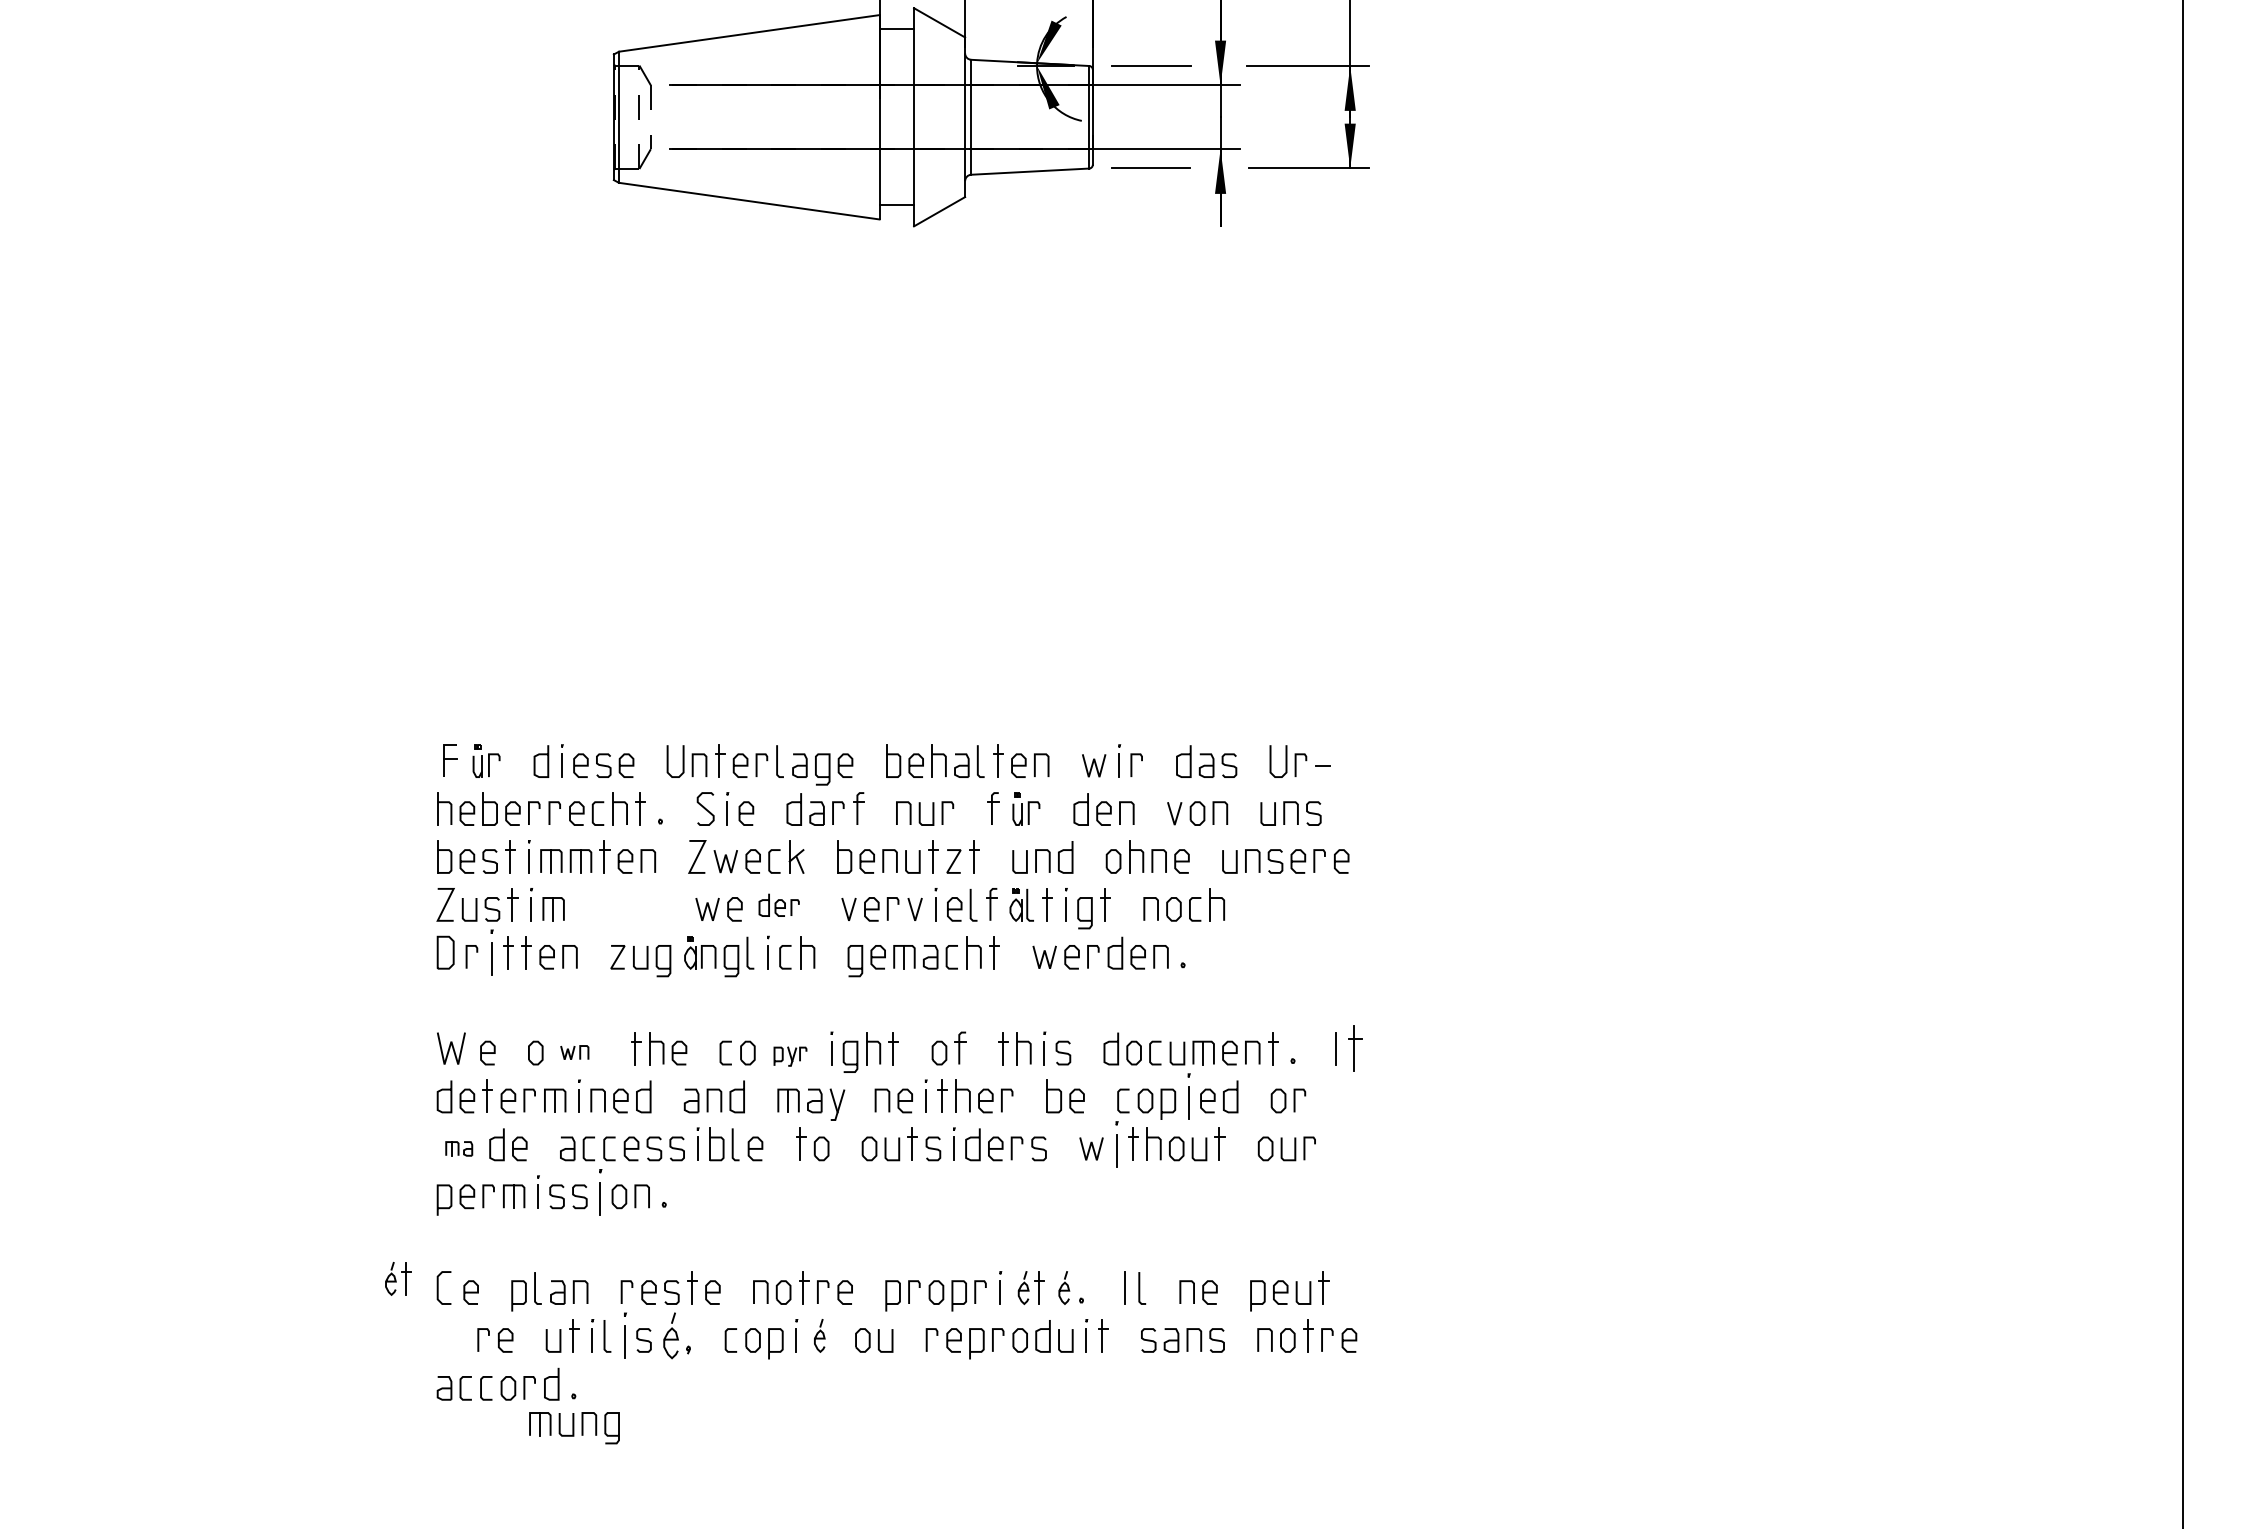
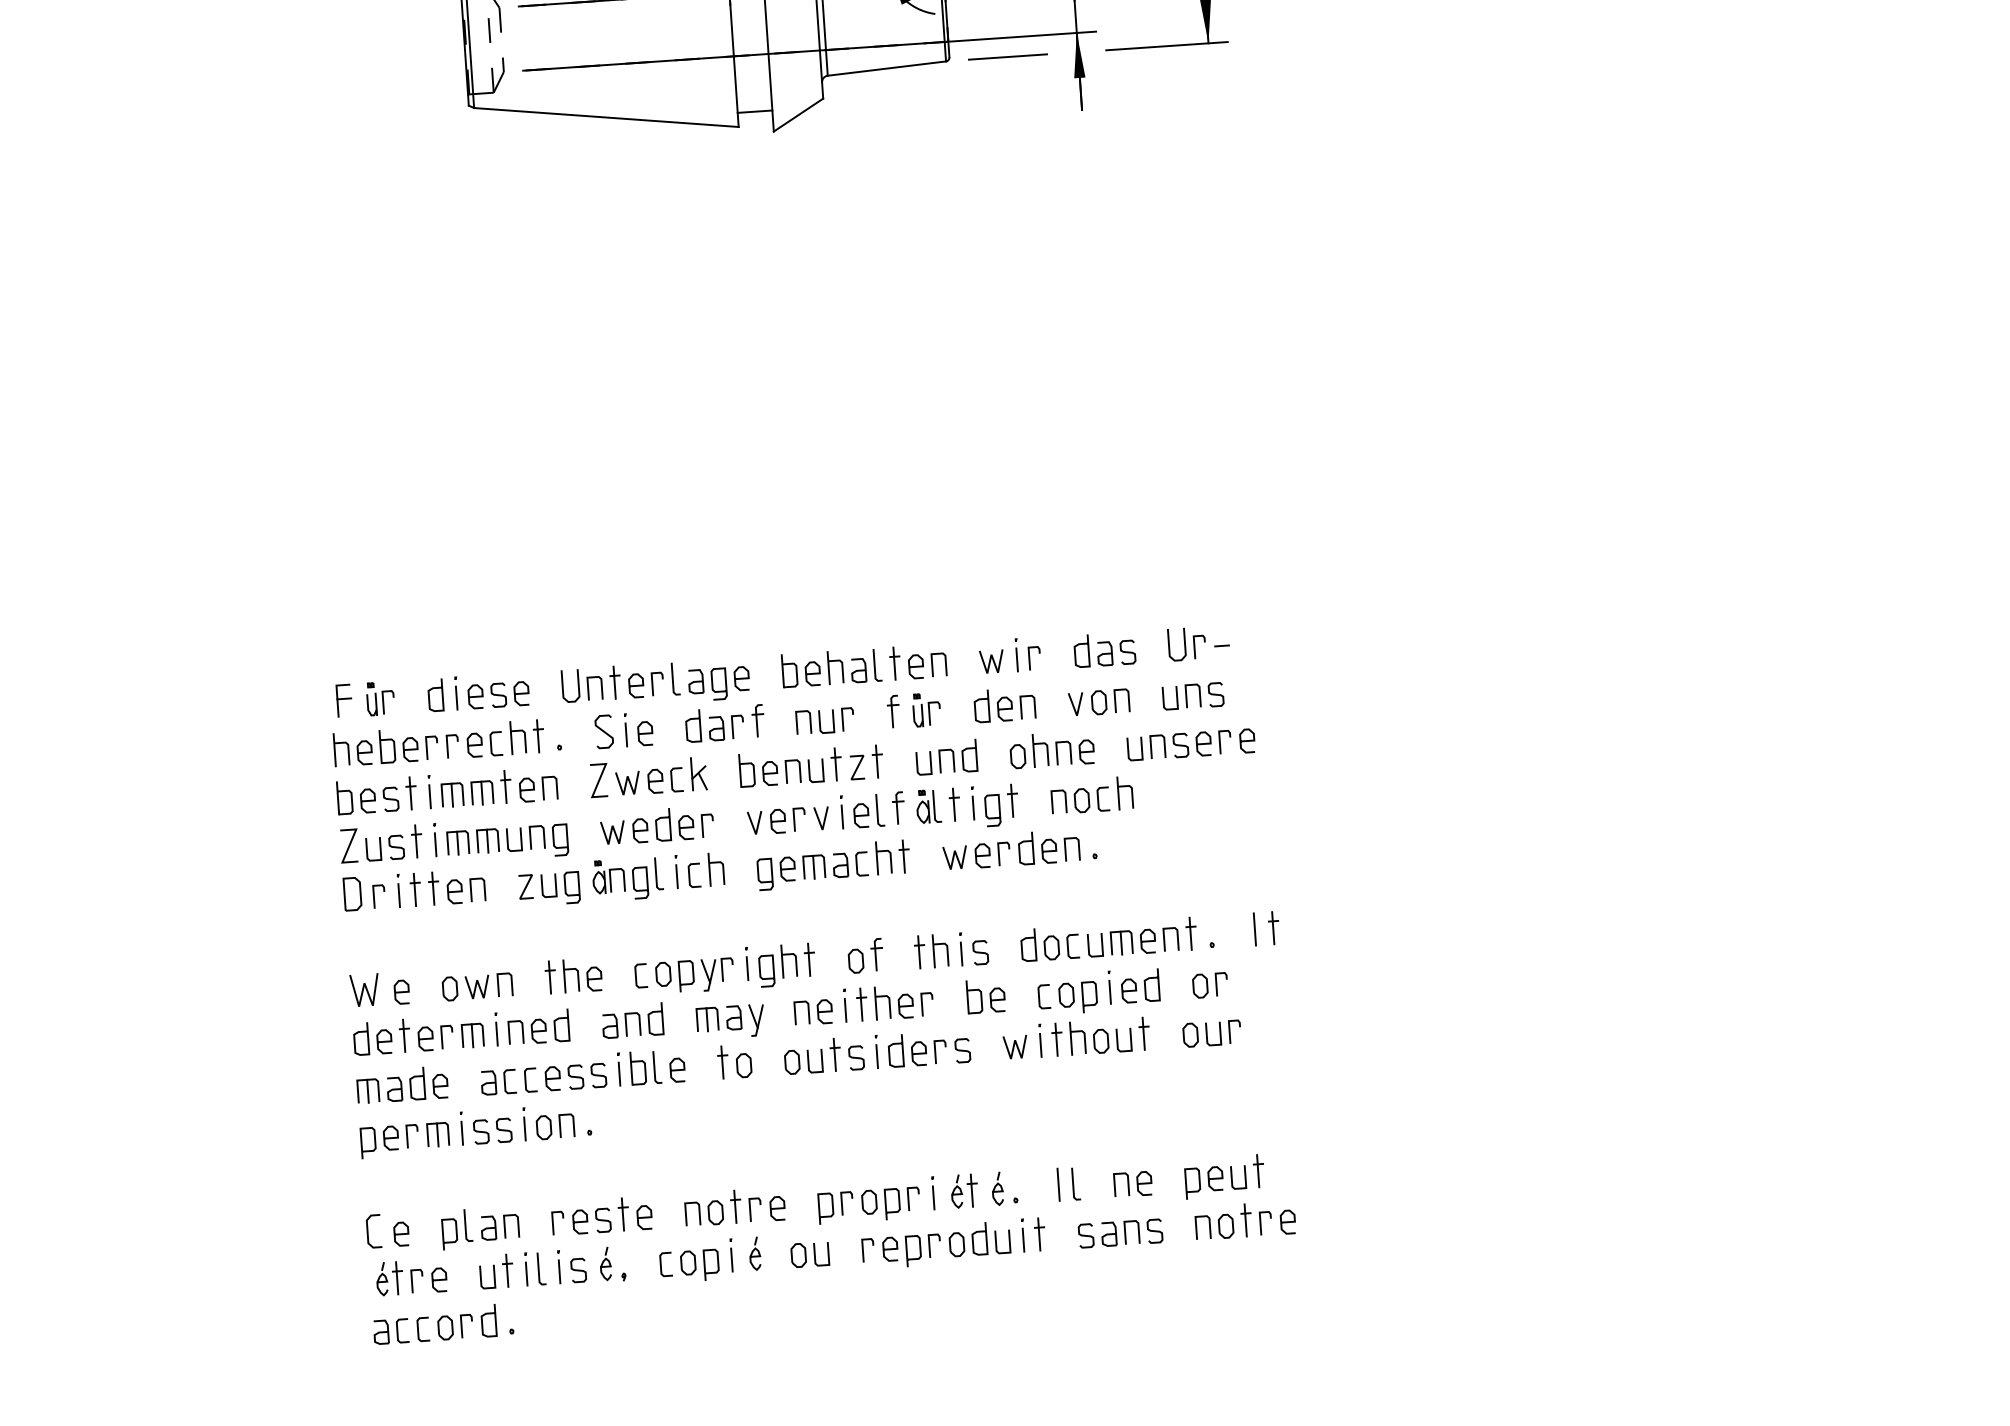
part: (779, 904) -> (685, 822), size x1.43
part: (491, 952) -> (398, 890), size x0.71
part: (1355, 1048) -> (1274, 928), size x0.71
part: (574, 1052) -> (488, 985), size x1.67
part: (790, 1056) -> (706, 974), size x1.67
part: (1189, 1095) -> (1110, 986), size x0.71
part: (1116, 1143) -> (1040, 1040), size x0.71
part: (458, 1148) -> (378, 1090), size x1.67
part: (600, 1191) -> (524, 1123), size x0.71
part: (398, 1278) -> (389, 1278), moved
part: (625, 1335) -> (559, 1266), size x0.71
part: (671, 1335) -> (605, 1263), size x0.71
part: (574, 1428) -> (522, 842), moved

